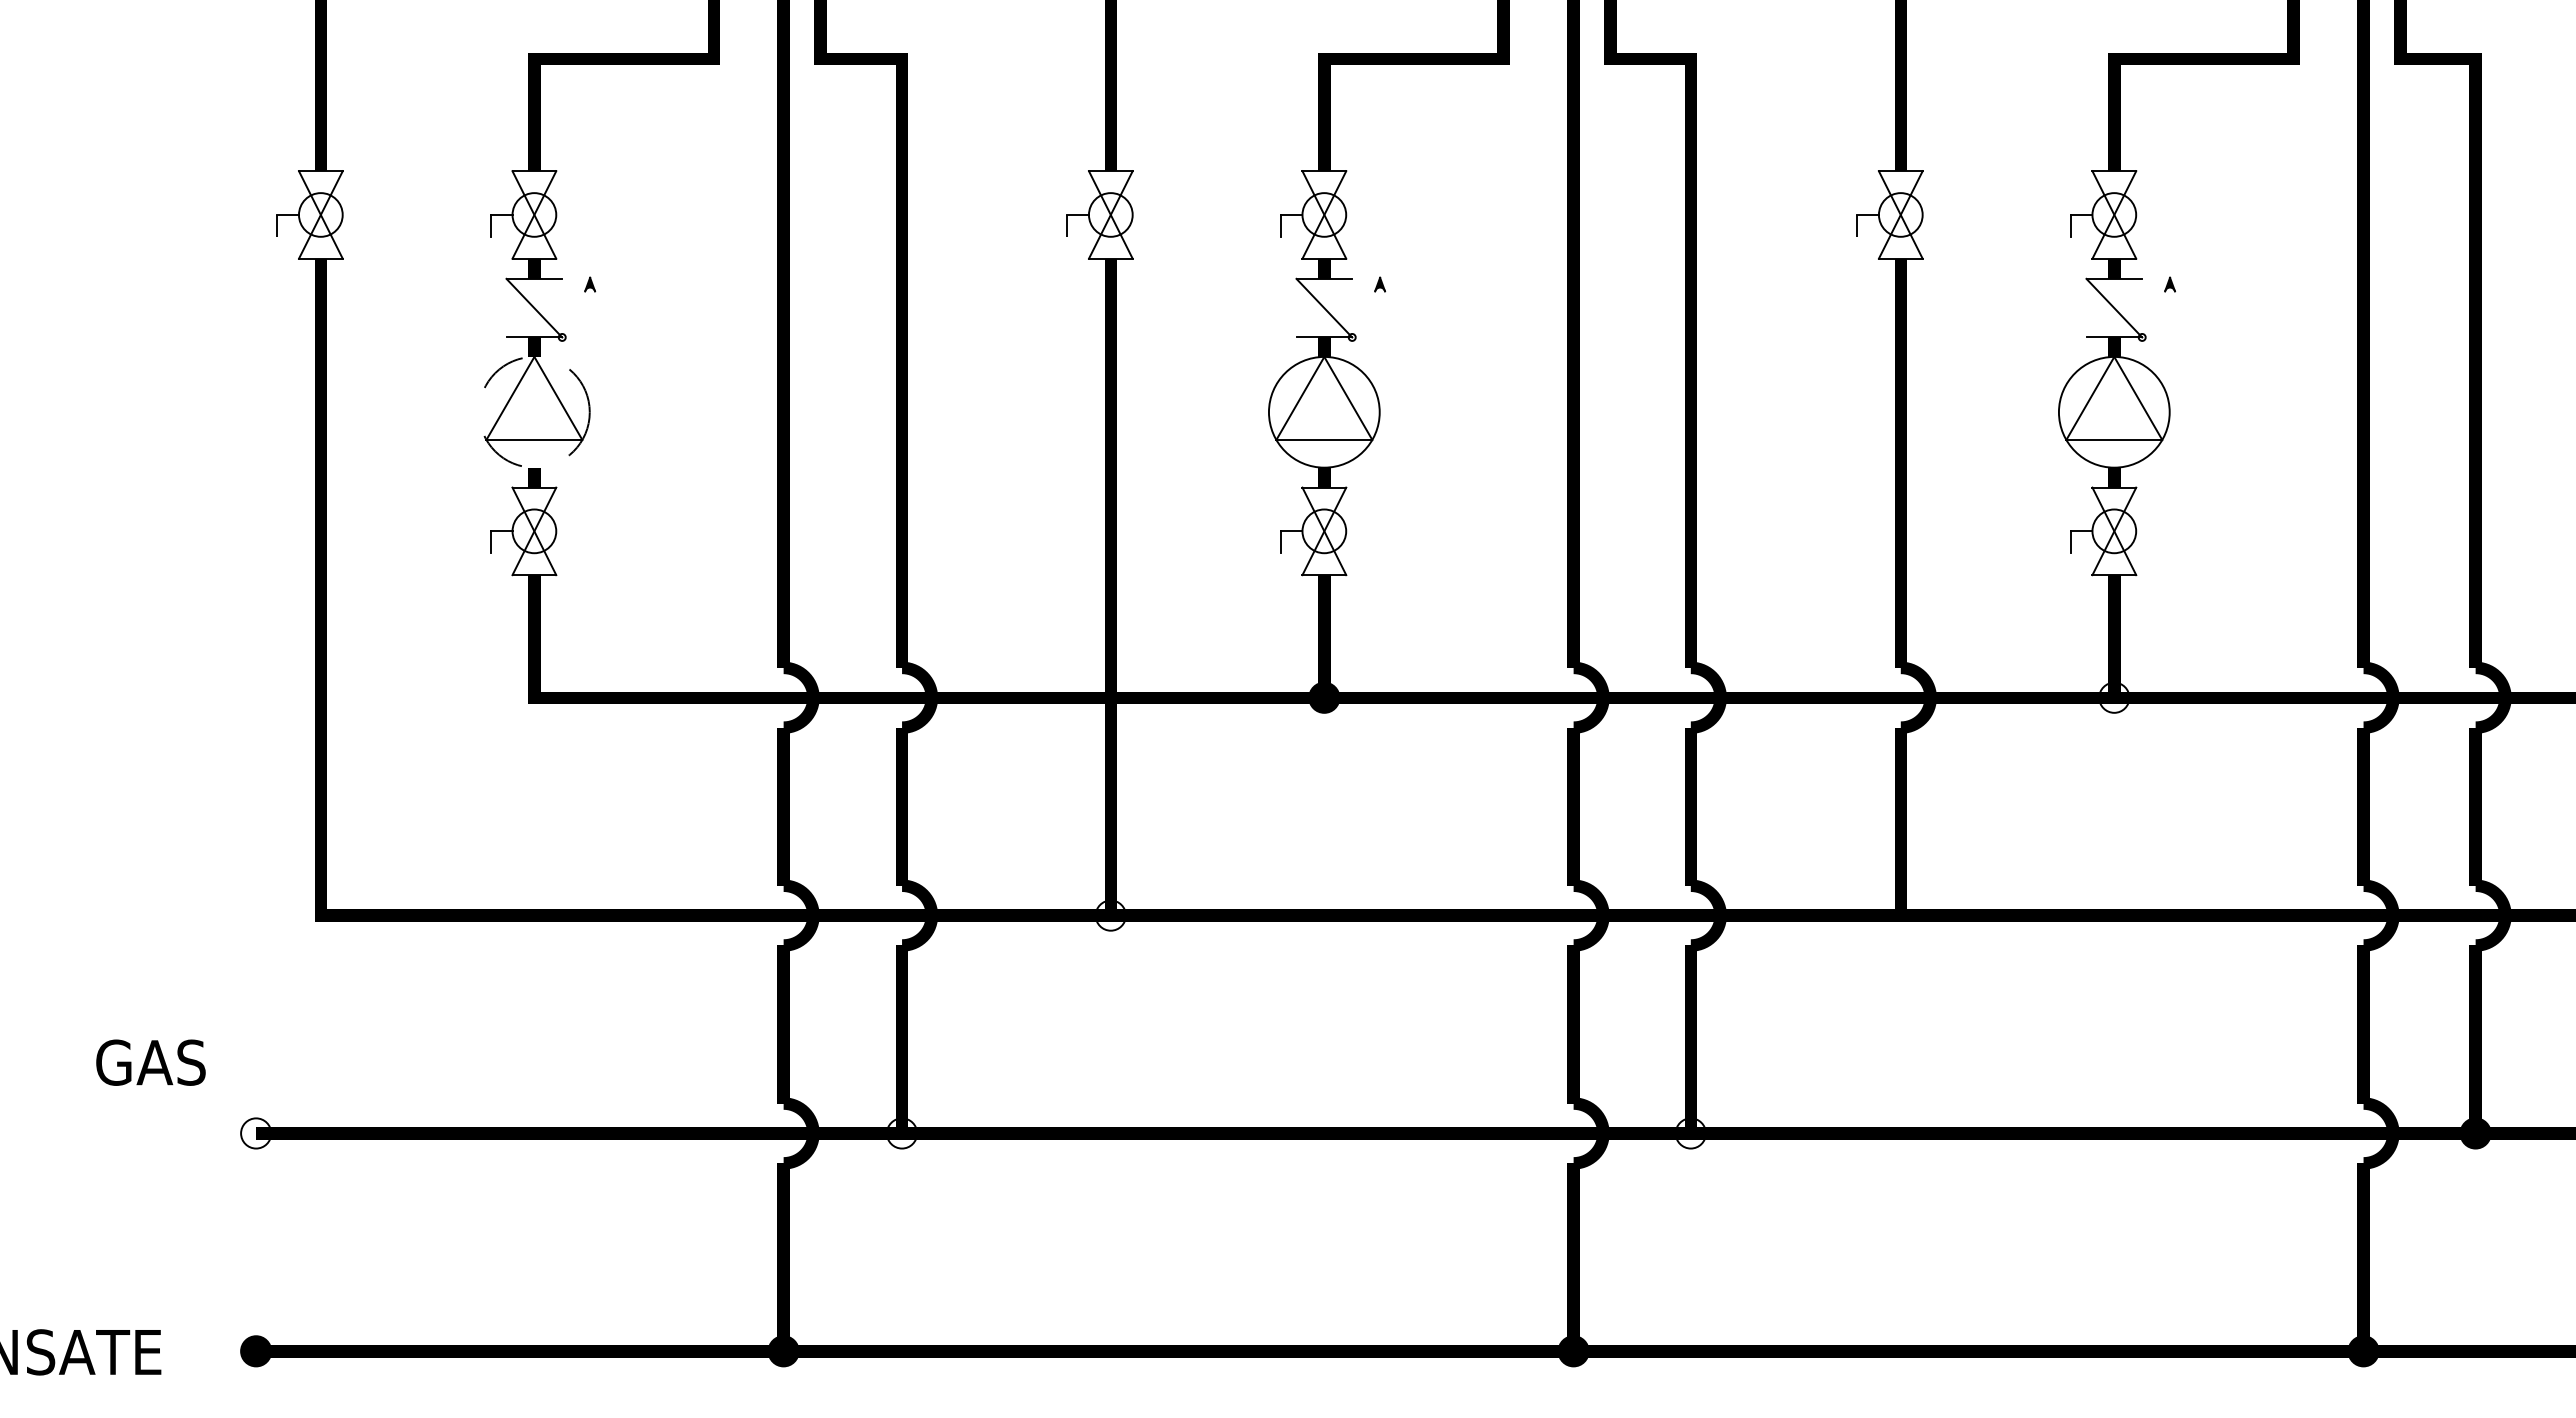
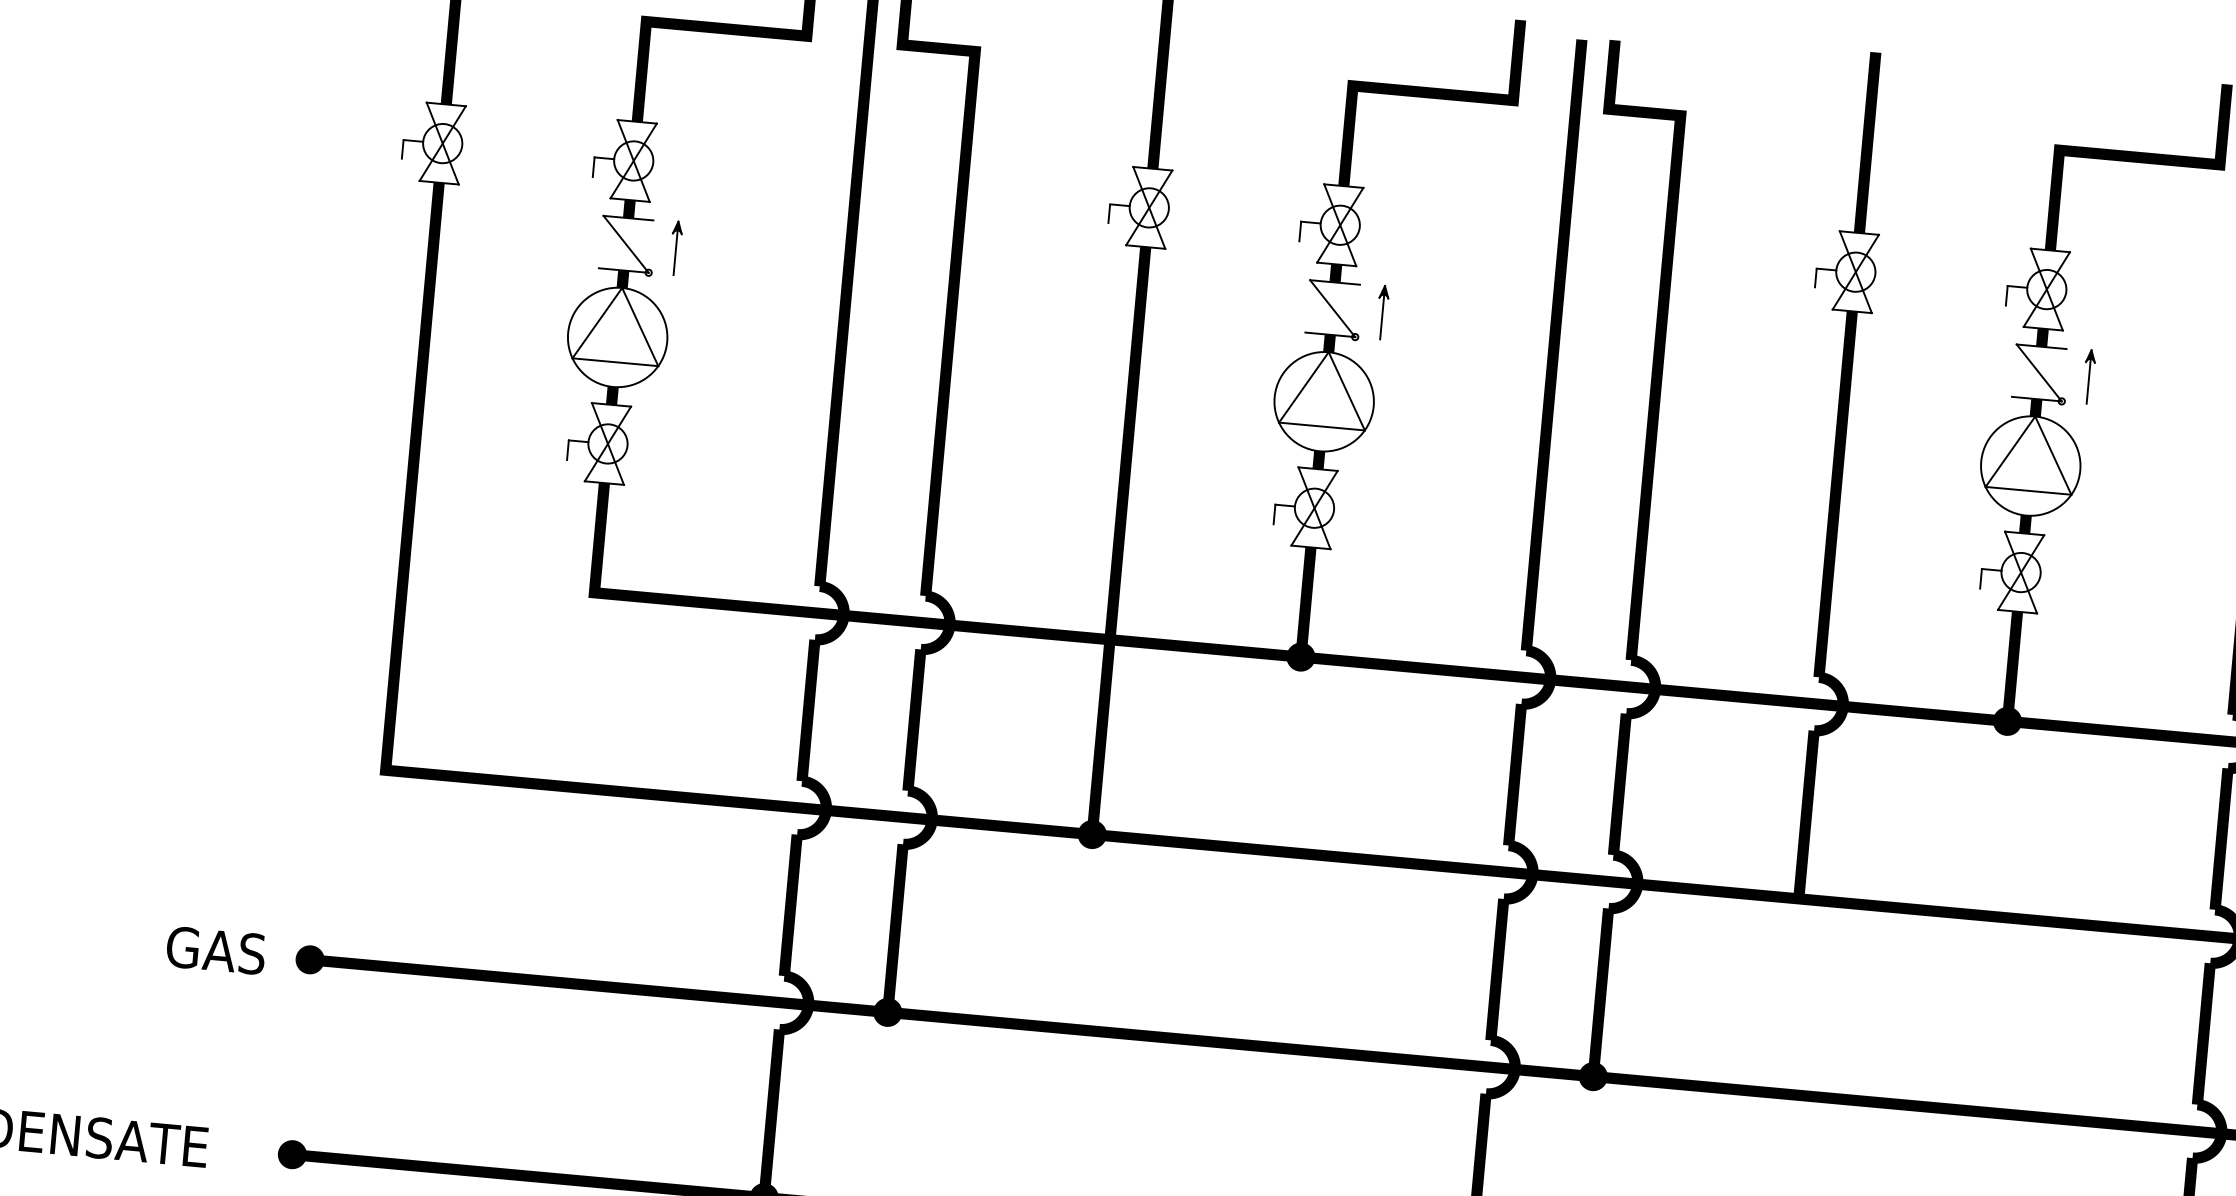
line: (590, 312) -> (675, 252), added
line: (1380, 312) -> (1382, 317), added
line: (2170, 312) -> (2089, 381), added
circle: (534, 411) -> (617, 336), dashed -> solid
fill: (2114, 697) -> (2007, 721), added
fill: (1110, 915) -> (1091, 834), added
text: (150, 1062) -> (215, 950), moved
fill: (256, 1133) -> (310, 959), added
fill: (901, 1133) -> (887, 1012), added
fill: (1690, 1133) -> (1592, 1076), added

